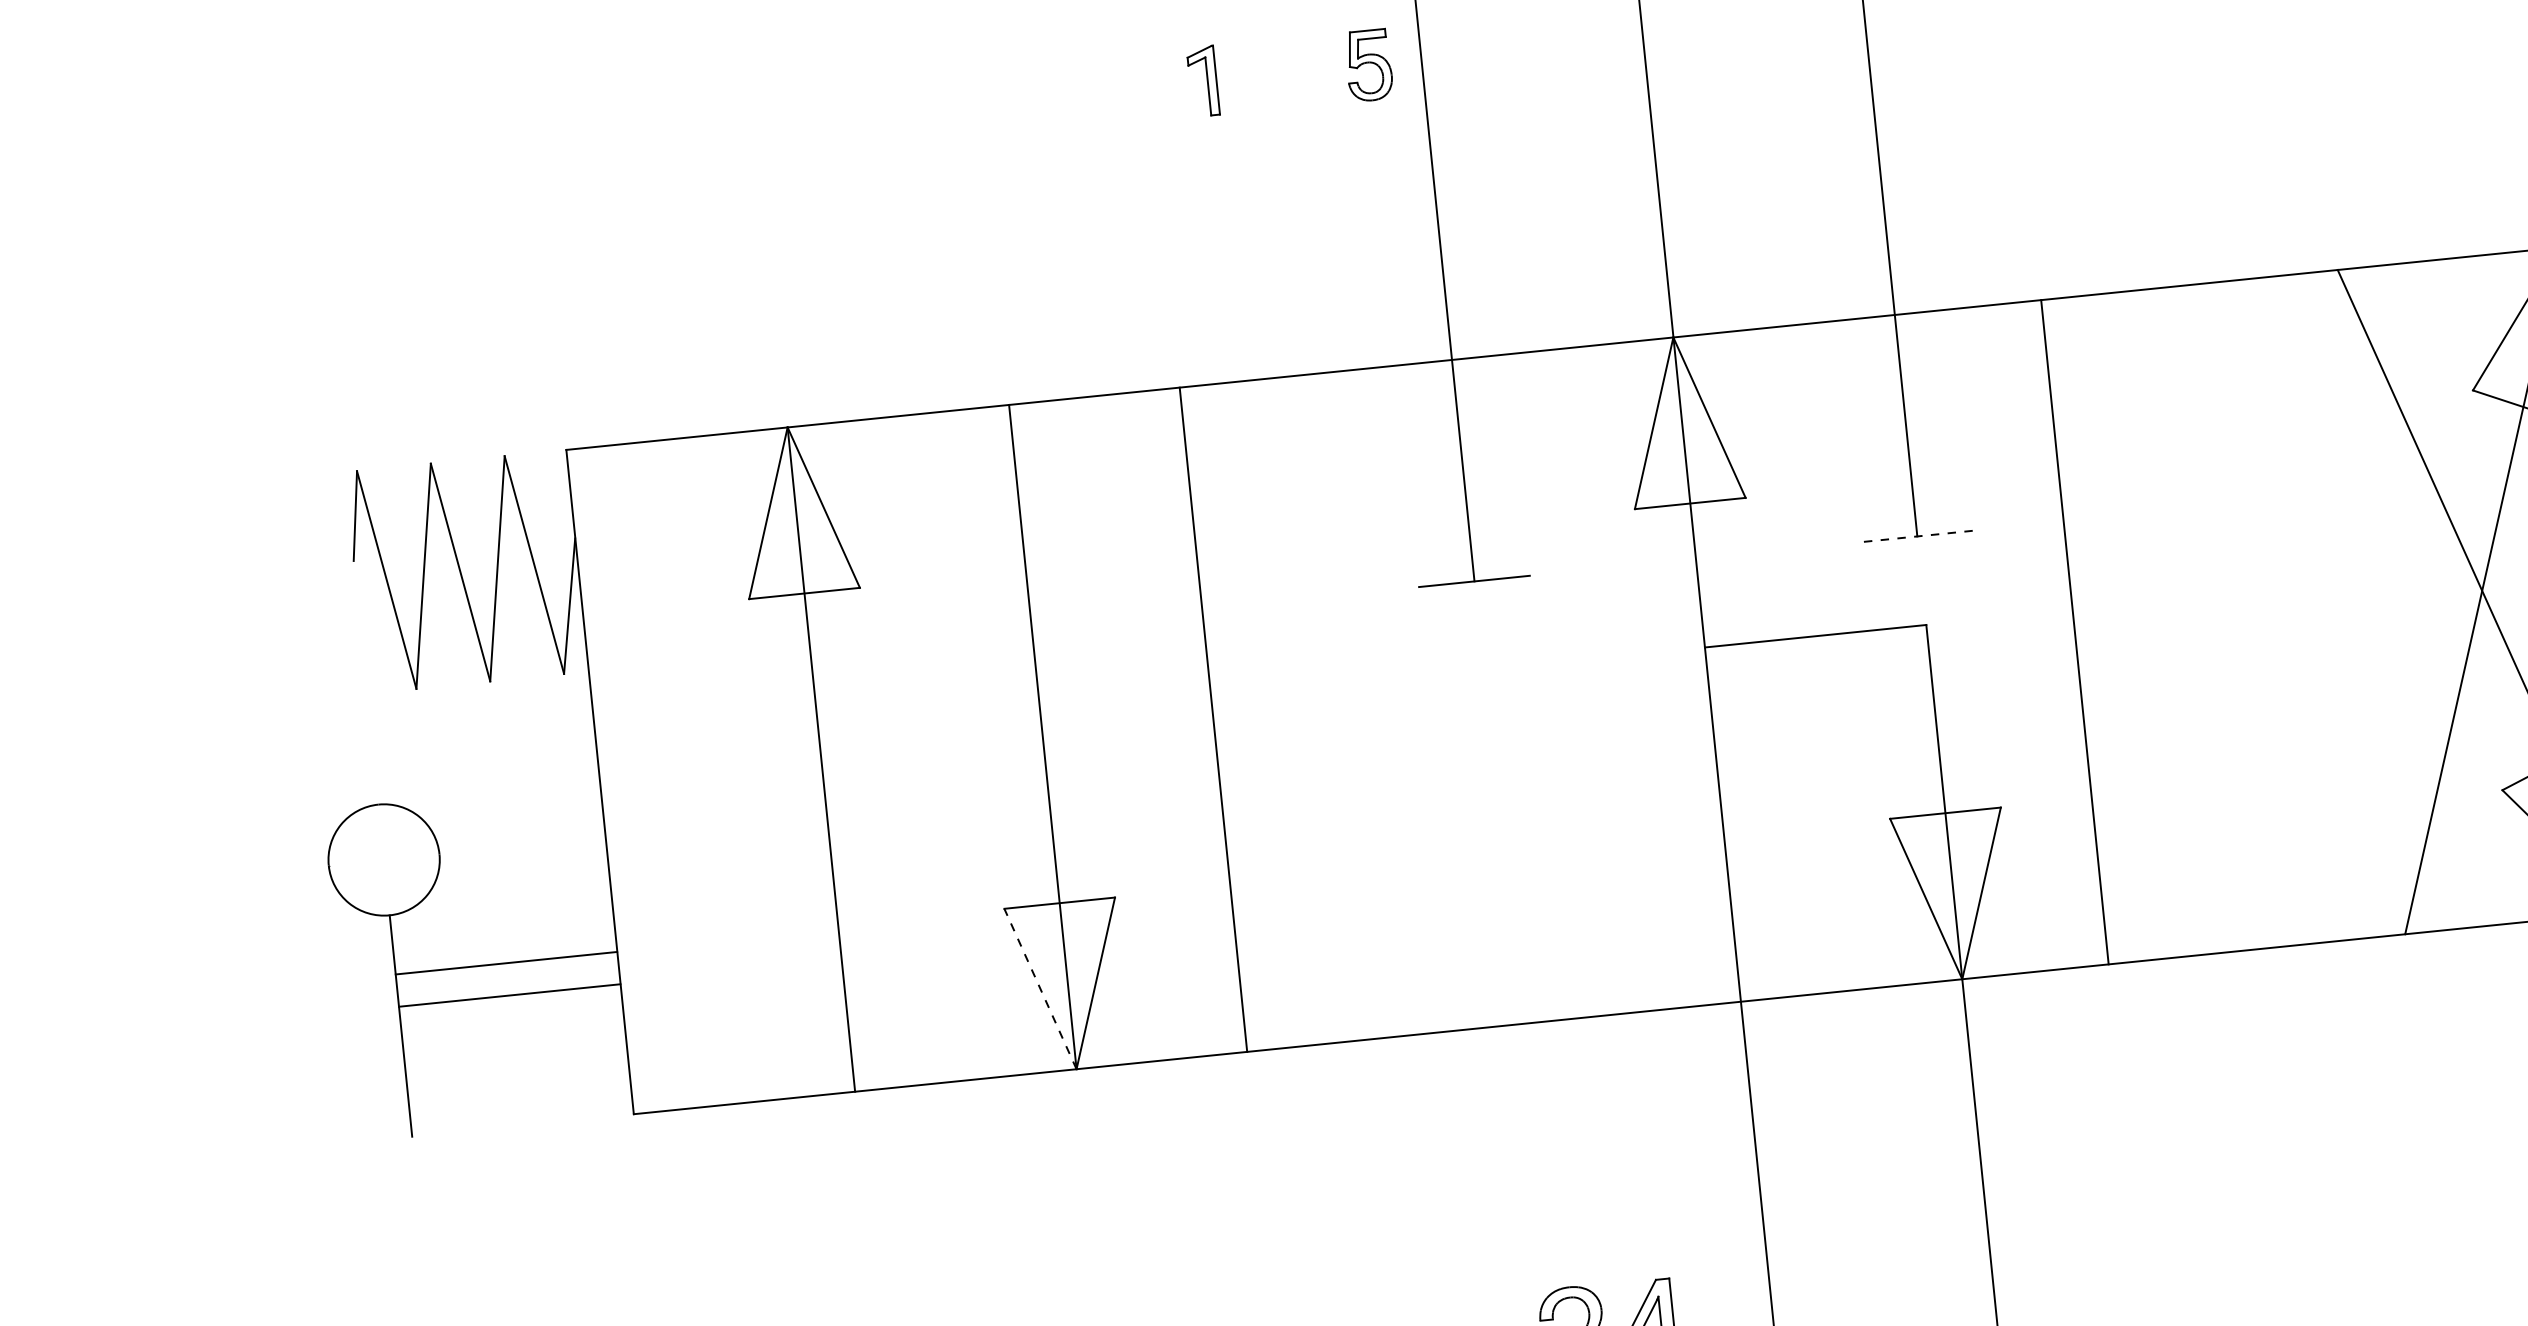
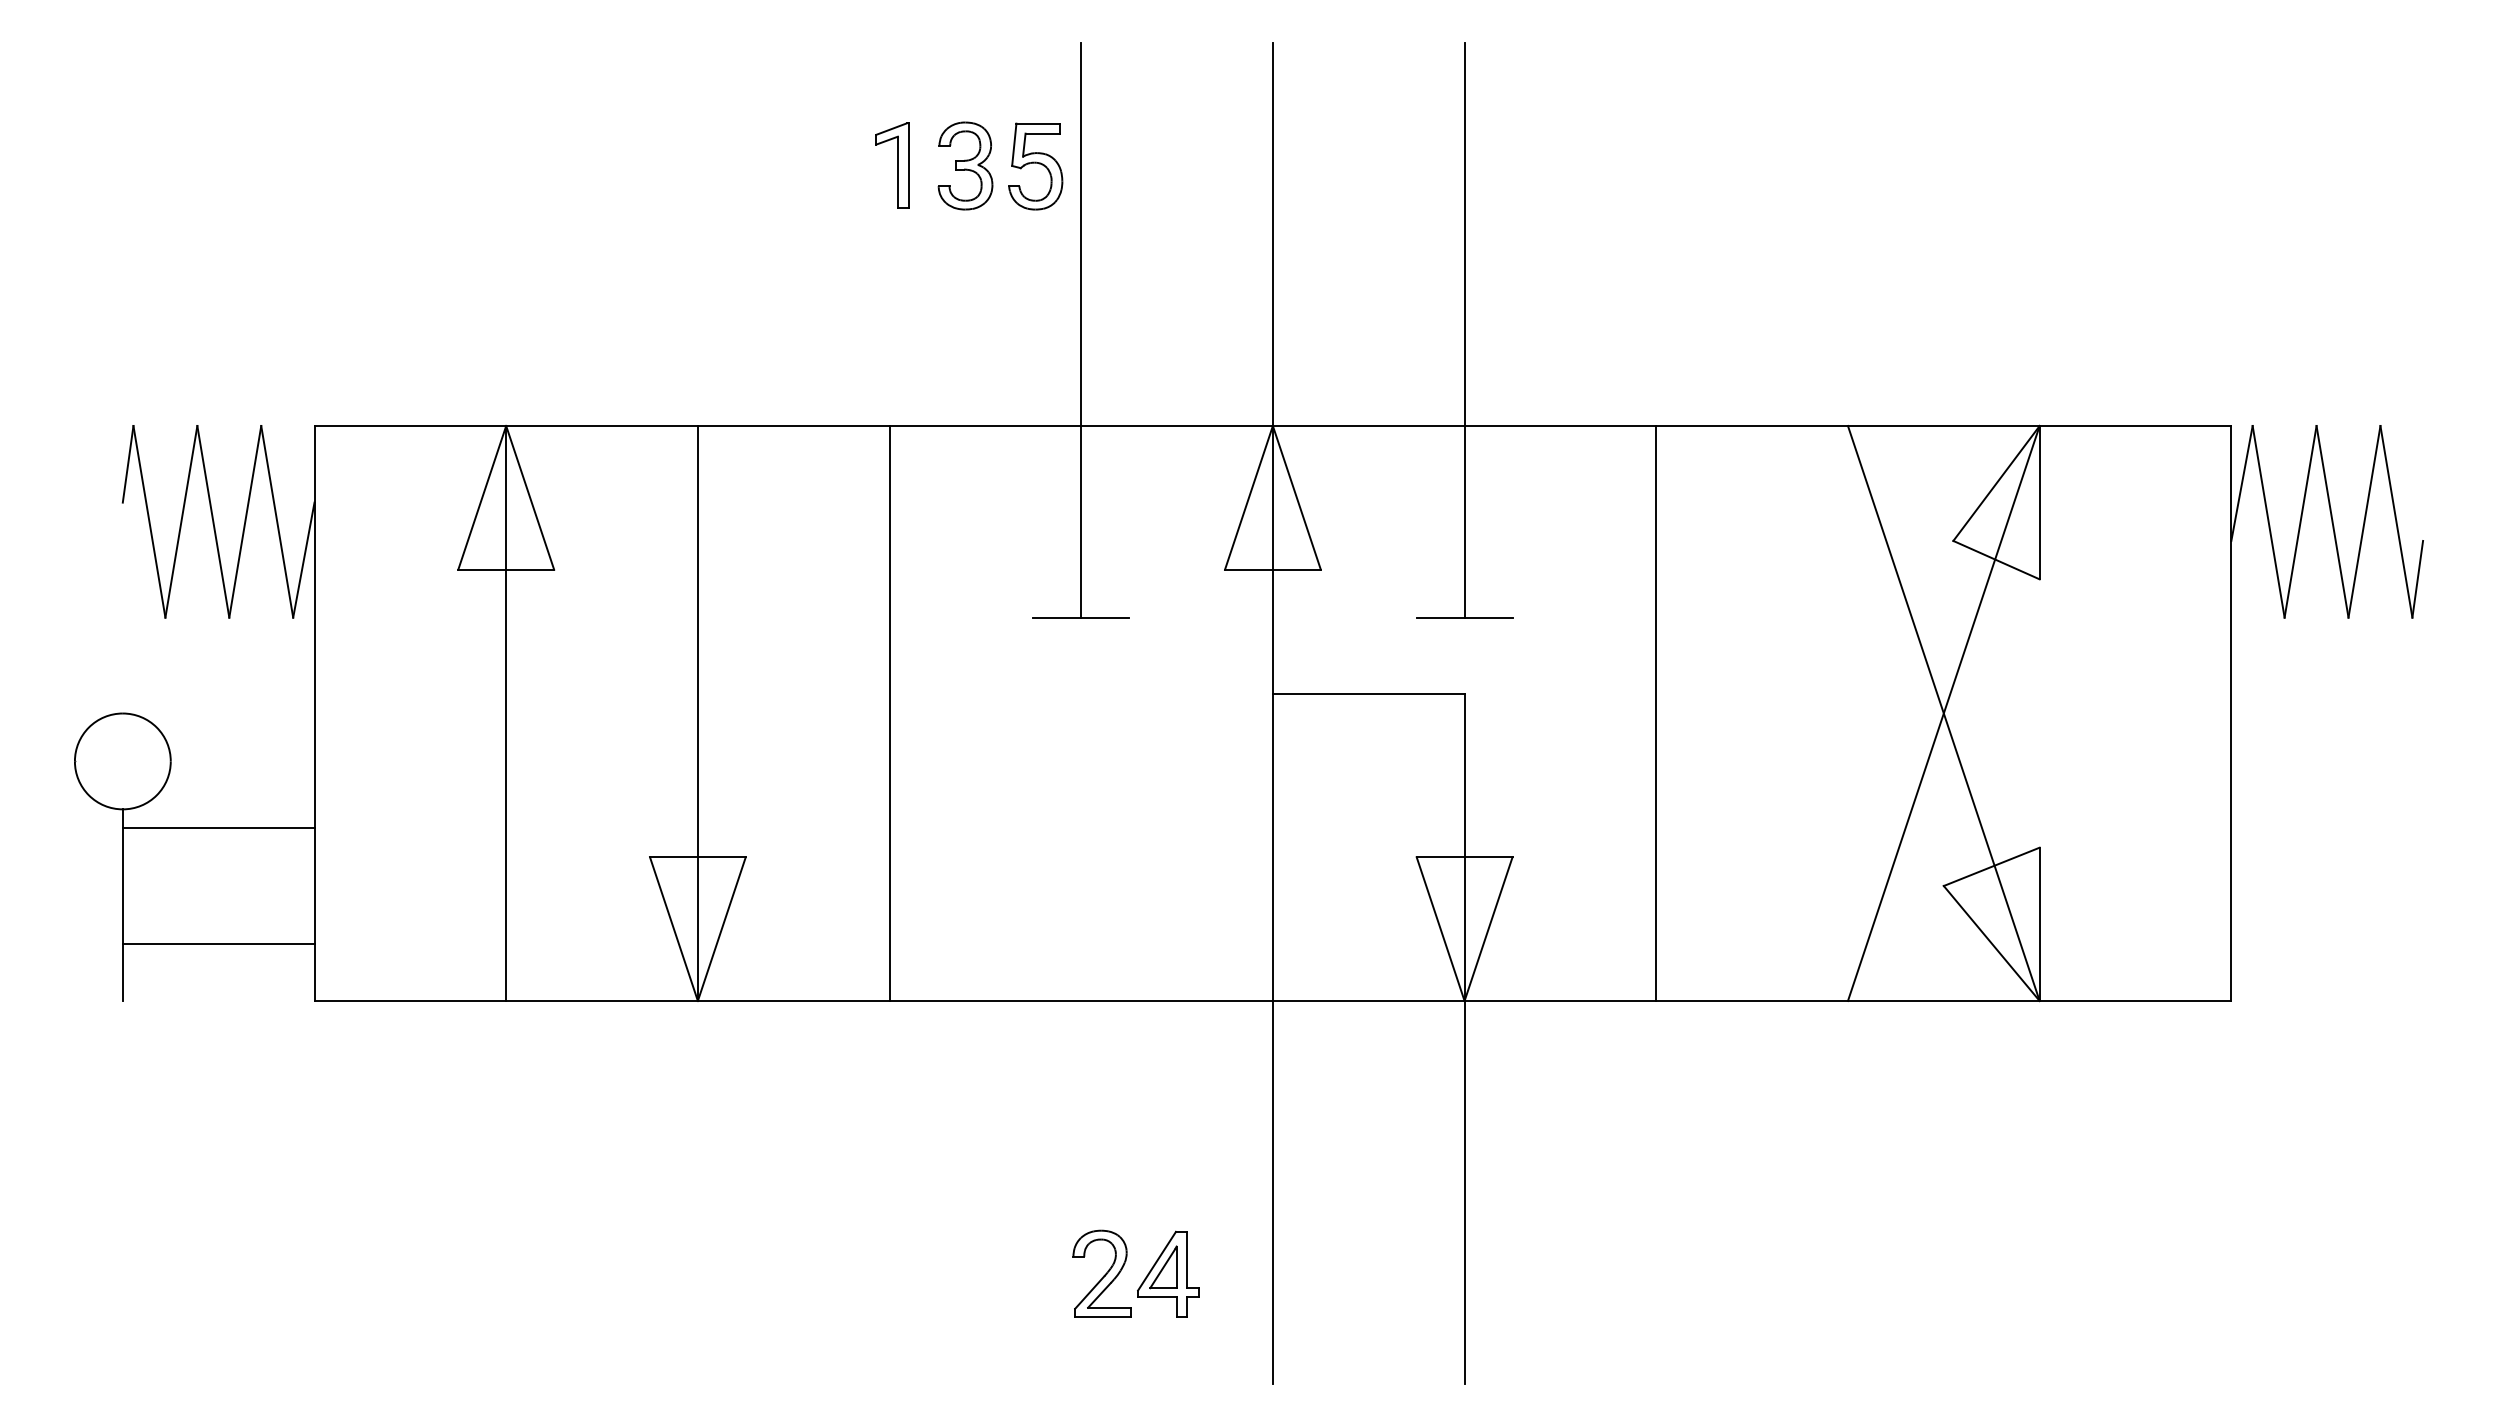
part: (1368, 65) -> (1035, 166), size x1.43
part: (1287, 72) -> (965, 165), added
part: (1203, 81) -> (892, 165), size x1.43
line: (1917, 536) -> (1464, 617), dashed -> solid
line: (2075, 631) -> (1656, 712), moved
line: (1213, 718) -> (889, 712), moved
line: (506, 963) -> (218, 943), moved
line: (1040, 989) -> (673, 929), dashed -> solid
line: (509, 995) -> (218, 828), moved

